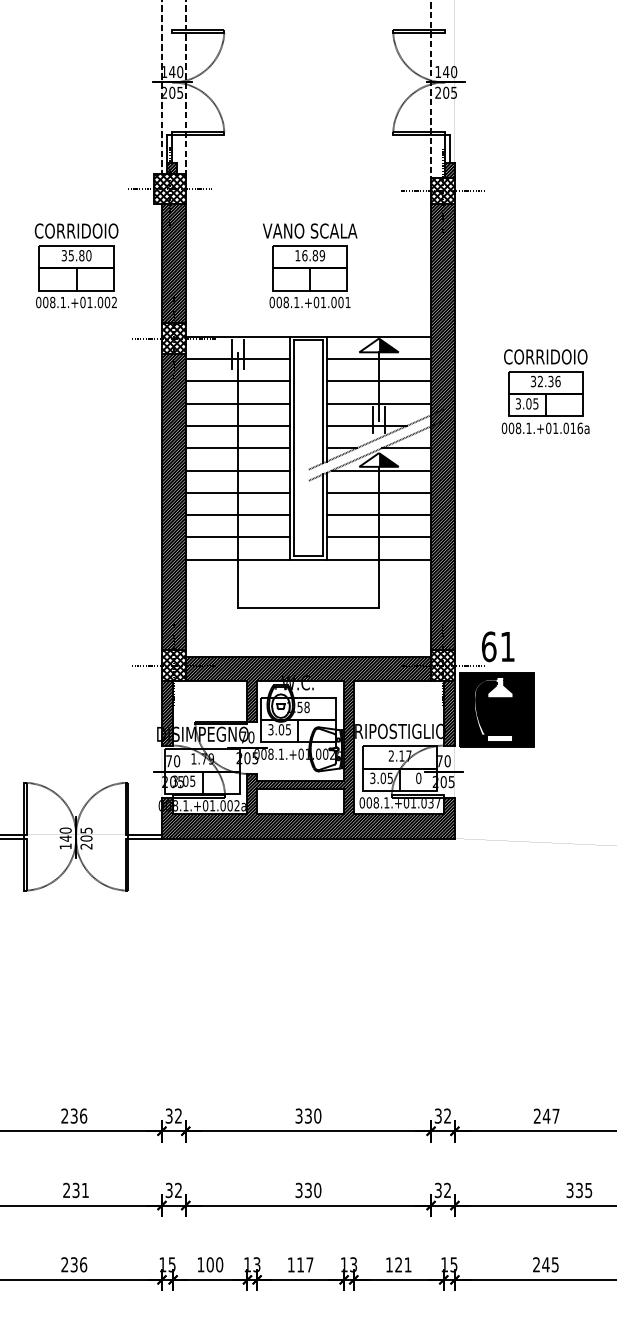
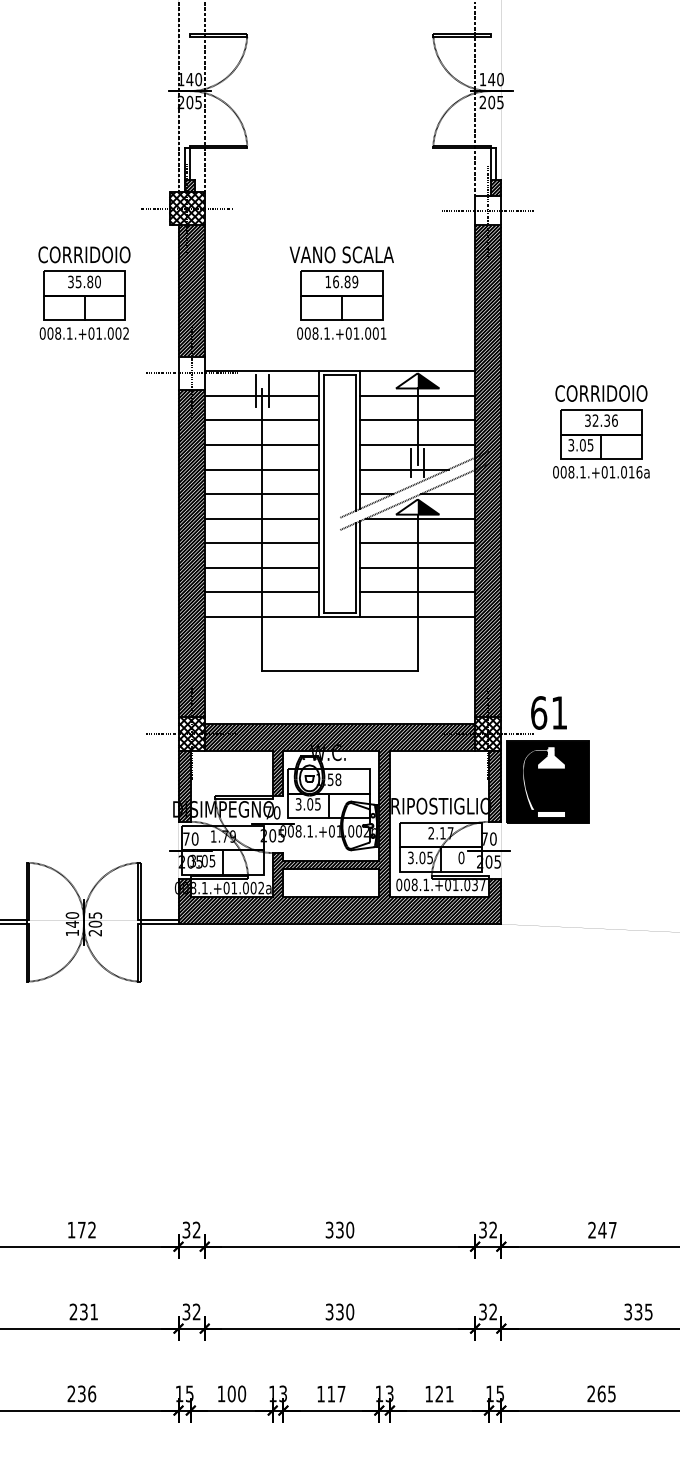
hatch: (443, 190) -> (488, 210), removed
hatch: (173, 338) -> (191, 373), removed
text: (73, 1115) -> (81, 1229), 236 -> 172
text: (545, 1264) -> (601, 1393), 245 -> 265

